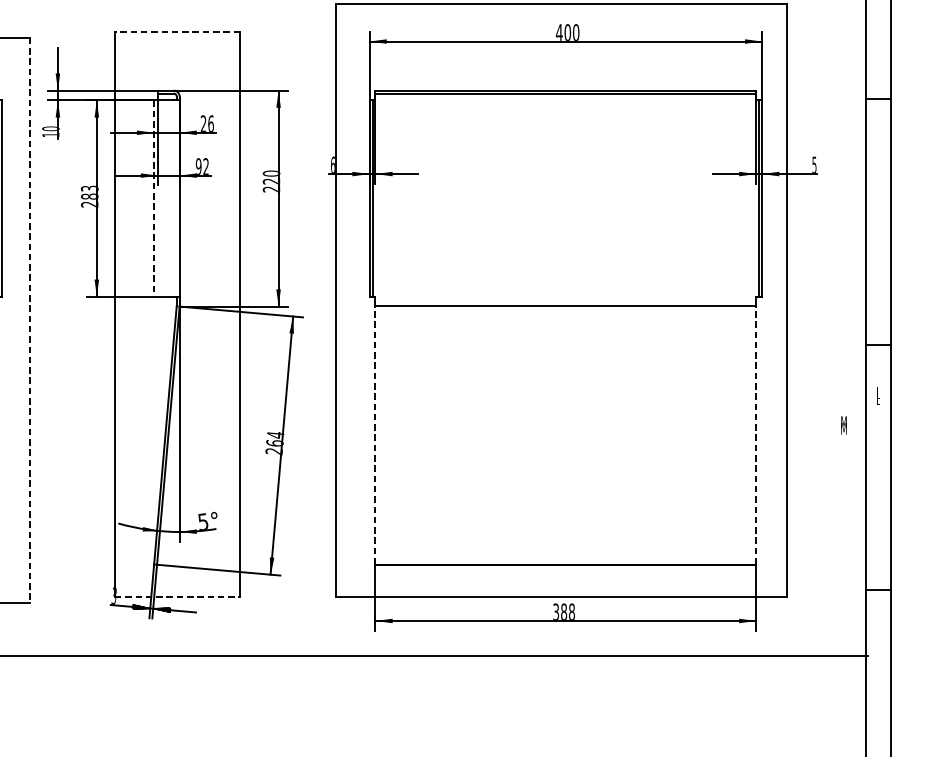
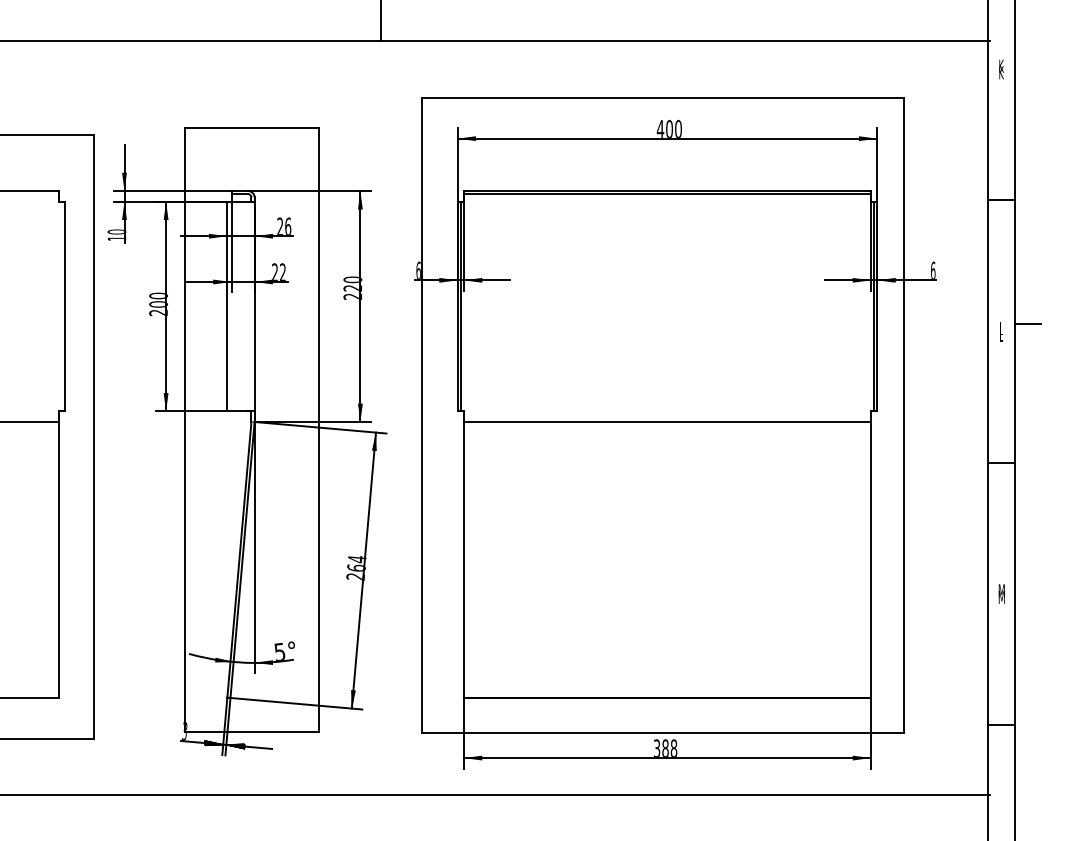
line: (177, 32) -> (252, 128), dashed -> solid
text: (813, 163) -> (932, 269), 5 -> 6
text: (199, 165) -> (275, 271), 92 -> 22
text: (89, 191) -> (158, 299), 283 -> 200
line: (154, 198) -> (227, 306), dashed -> solid
line: (902, 214) -> (1027, 323), added
line: (29, 321) -> (94, 437), dashed -> solid
text: (878, 395) -> (1001, 331), moved
text: (843, 424) -> (1001, 593), moved
line: (375, 435) -> (463, 559), dashed -> solid
line: (756, 435) -> (871, 559), dashed -> solid
line: (177, 597) -> (252, 732), dashed -> solid

